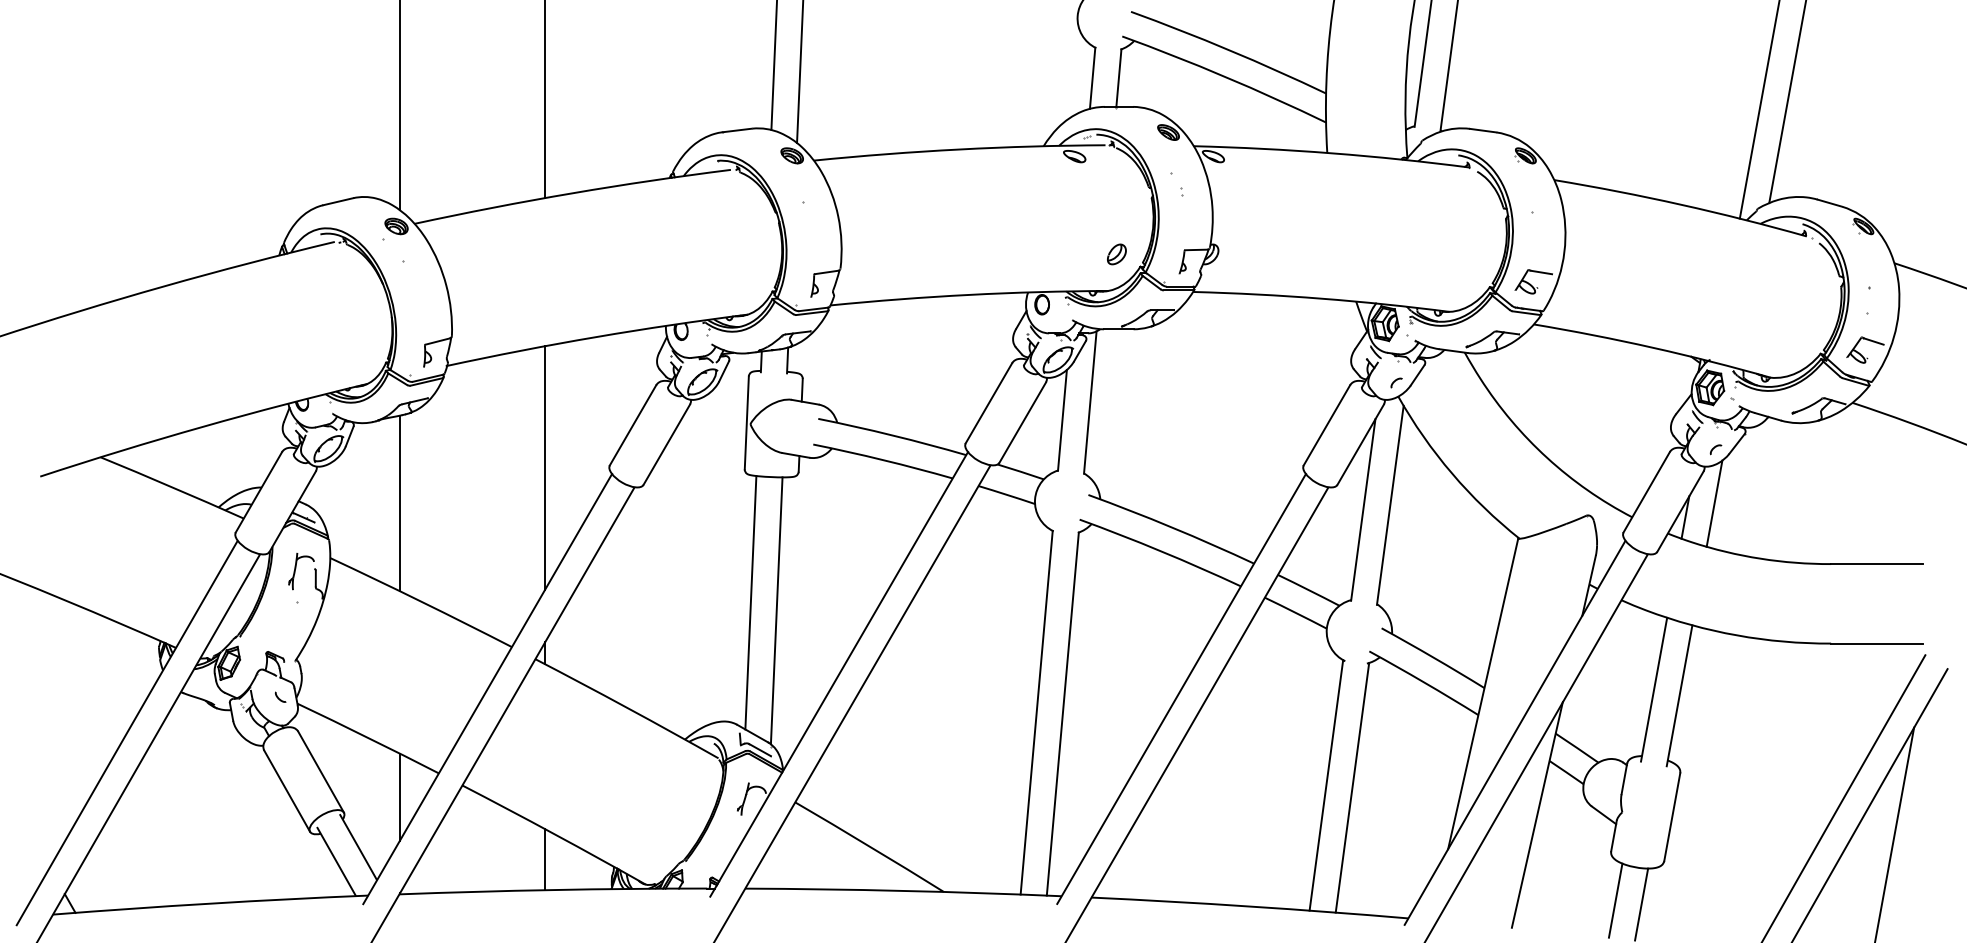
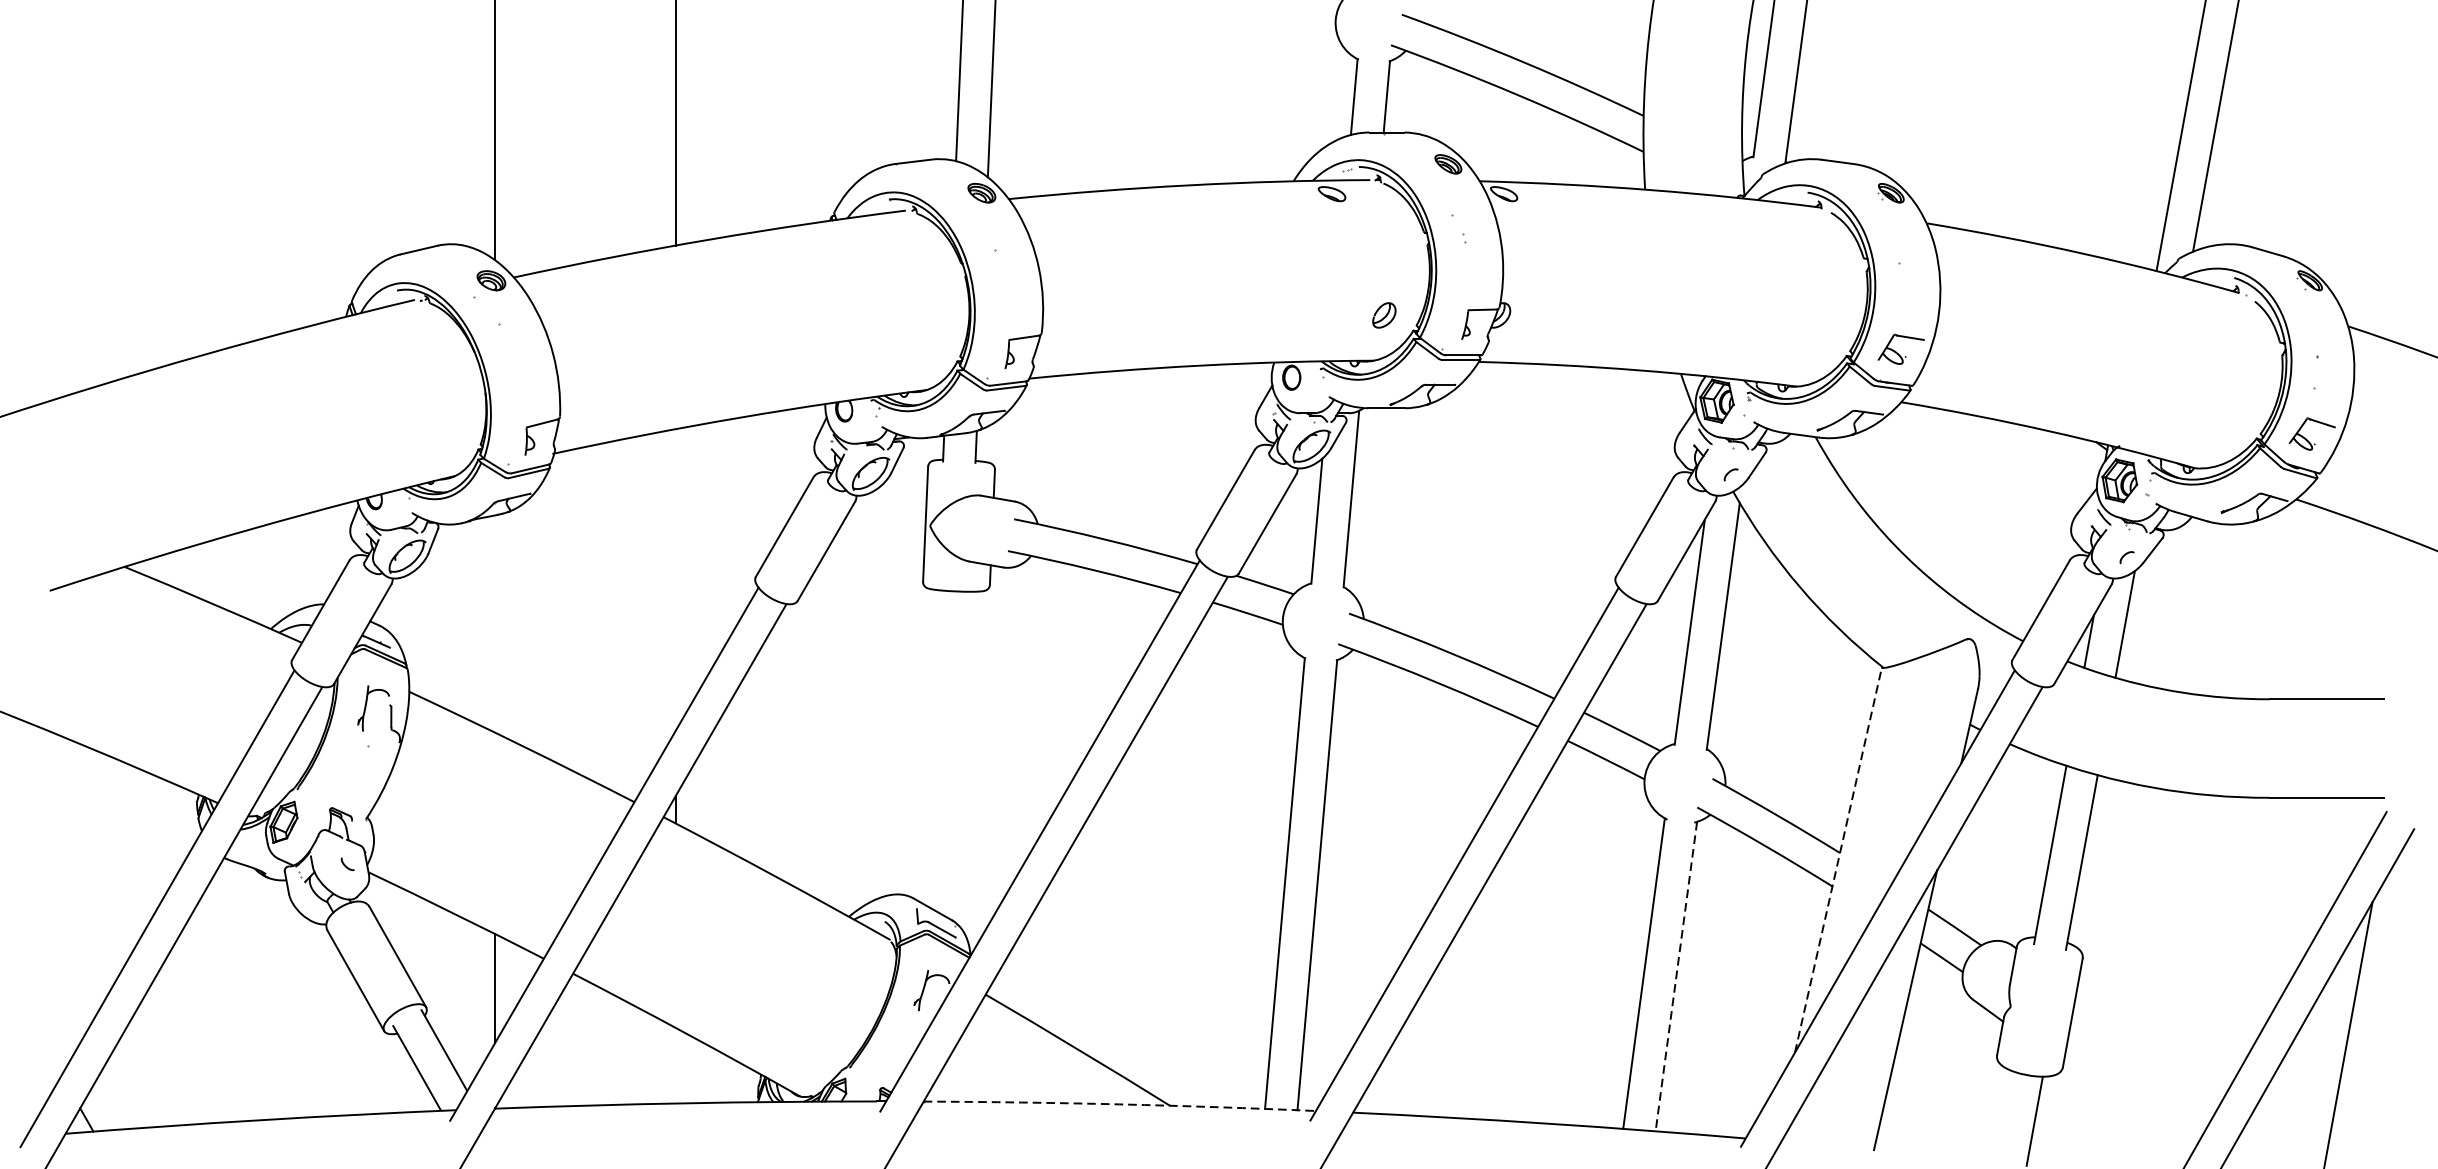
line: (545, 467) -> (676, 579), removed
line: (399, 503) -> (495, 624), removed
line: (750, 602) -> (930, 746), removed
line: (776, 610) -> (962, 756), removed
line: (1483, 693) -> (1838, 859), solid -> dashed
line: (1352, 787) -> (1676, 976), solid -> dashed
line: (545, 859) -> (676, 1065), removed
line: (903, 890) -> (1119, 1103), solid -> dashed
line: (1615, 900) -> (2002, 1116), removed

